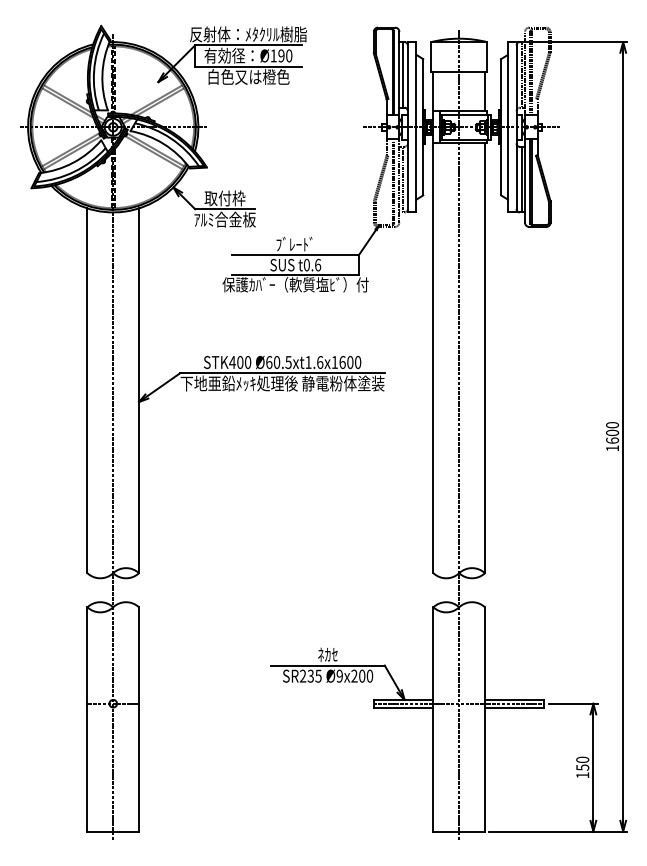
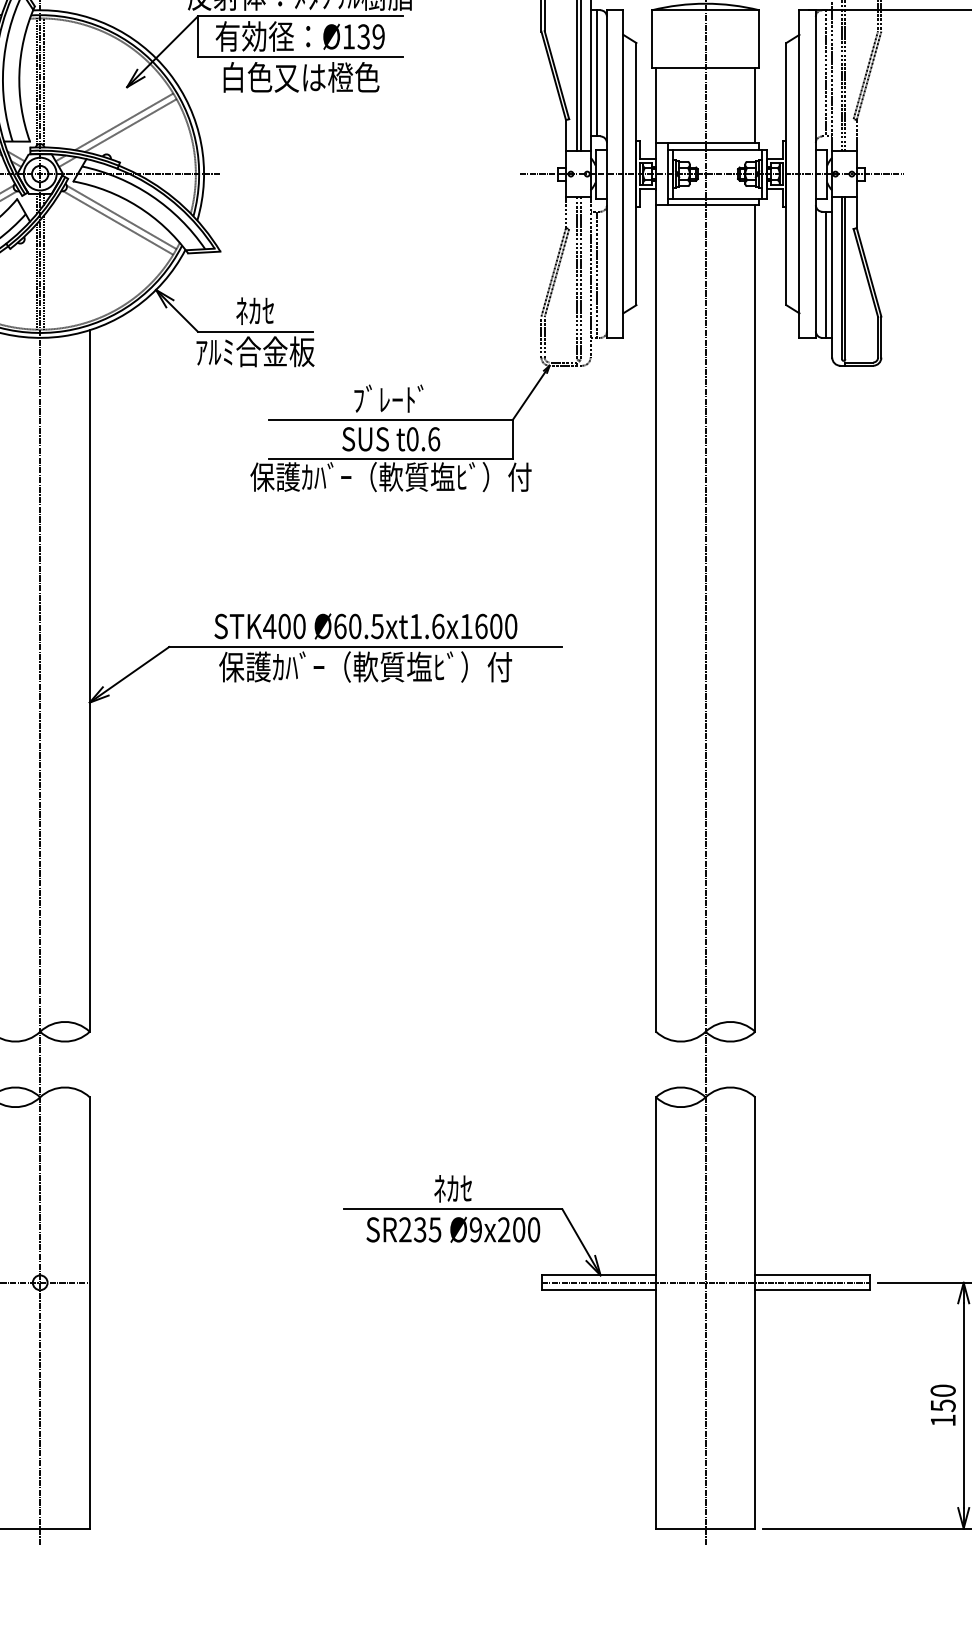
text: (285, 55) -> (371, 36), Ø190 -> Ø139
text: (224, 198) -> (254, 311), 取付枠 -> ﾈｶｾ
text: (282, 383) -> (365, 666), 下地亜鉛ﾒｯｷ処理後 静電粉体塗装 -> 保護ｶﾊﾞｰ（軟質塩ﾋﾞ）付

